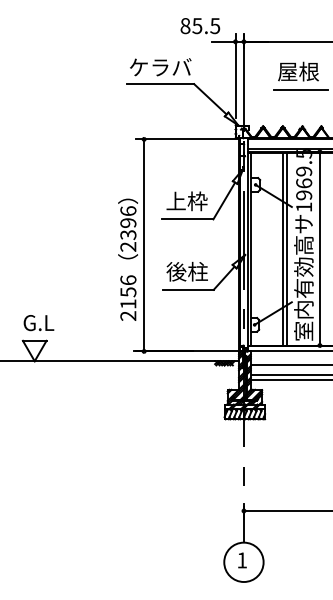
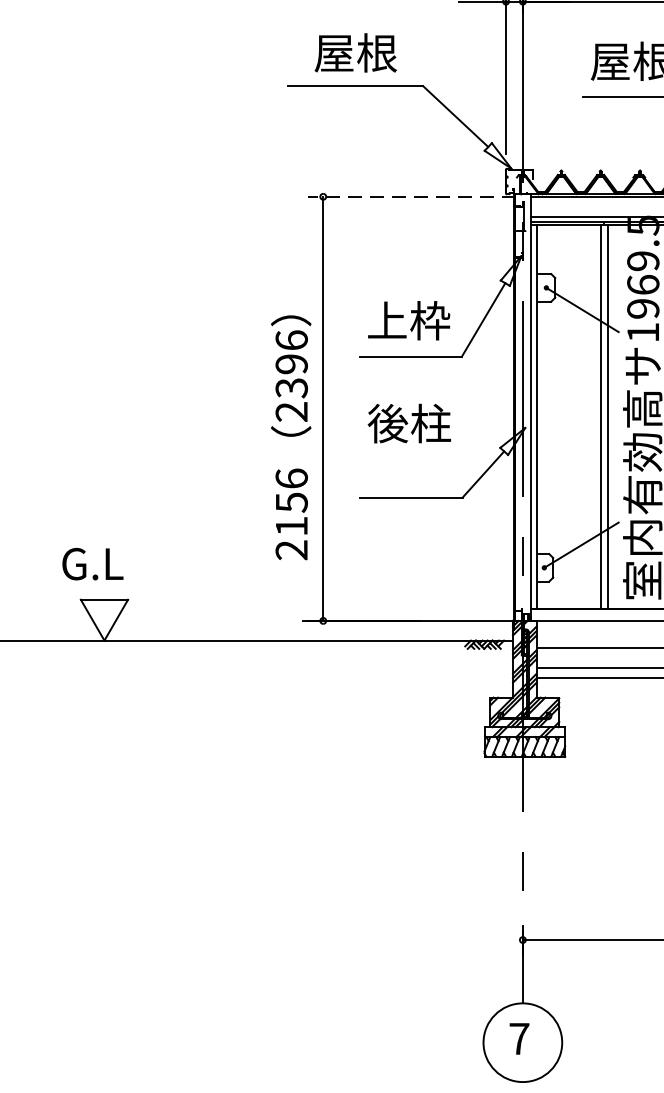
text: (160, 67) -> (355, 53), ケラバ -> 屋根
line: (188, 139) -> (411, 197), solid -> dashed
text: (186, 271) -> (407, 423), moved
text: (38, 323) -> (91, 565), moved
text: (242, 560) -> (519, 1039), 1 -> 7

